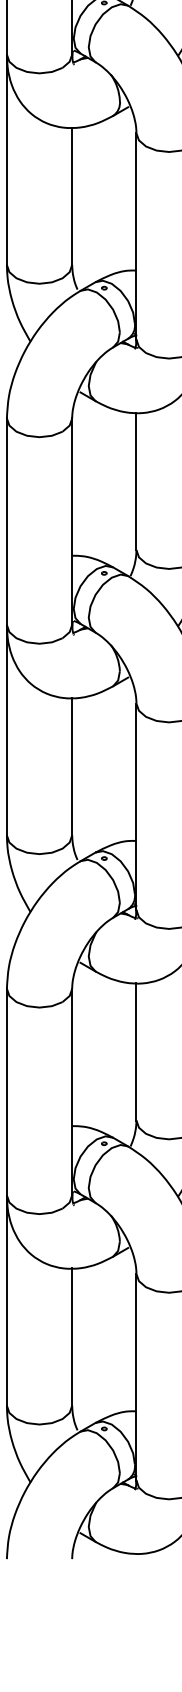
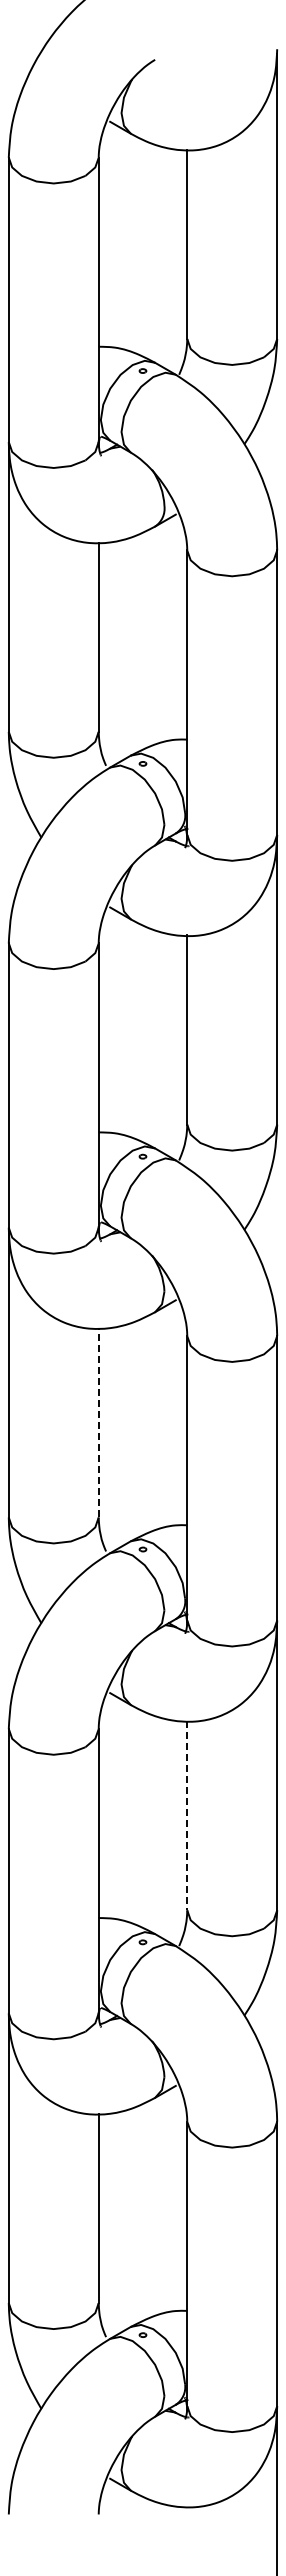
line: (72, 766) -> (98, 1422), solid -> dashed
line: (136, 1051) -> (187, 1815), solid -> dashed

